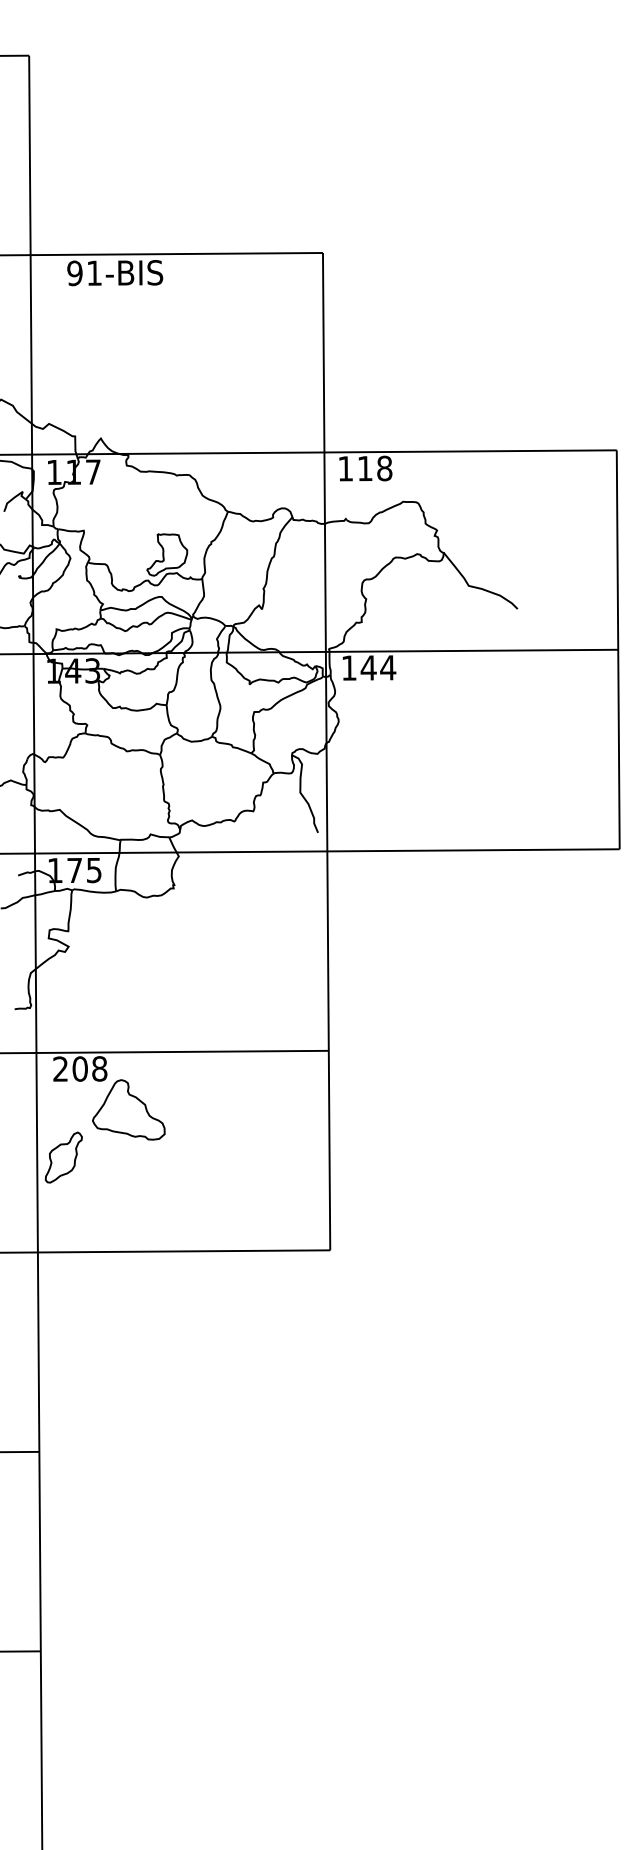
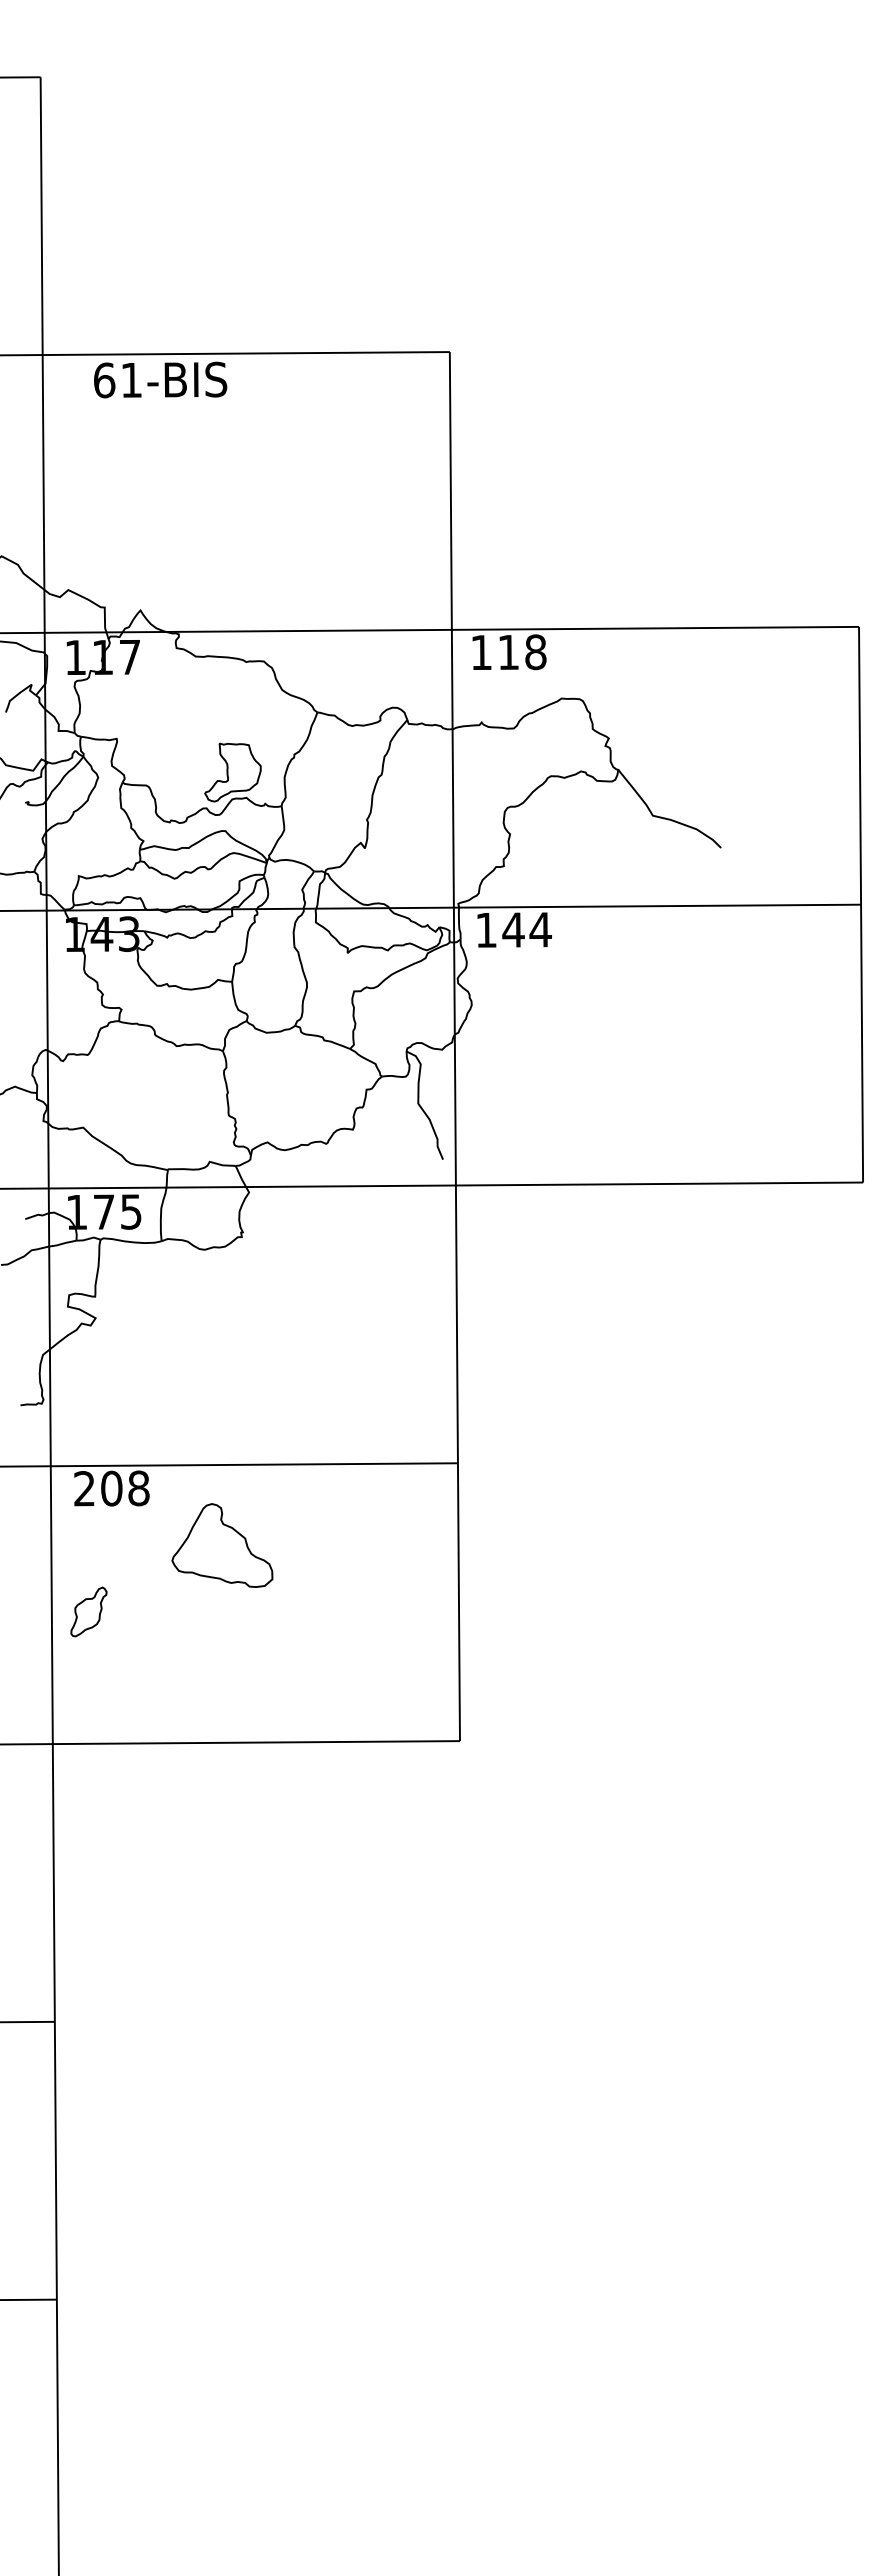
text: (75, 273) -> (104, 380), 91-BIS -> 61-BIS
part: (128, 1109) -> (222, 1545), moved
part: (63, 1157) -> (88, 1611), size x0.7

